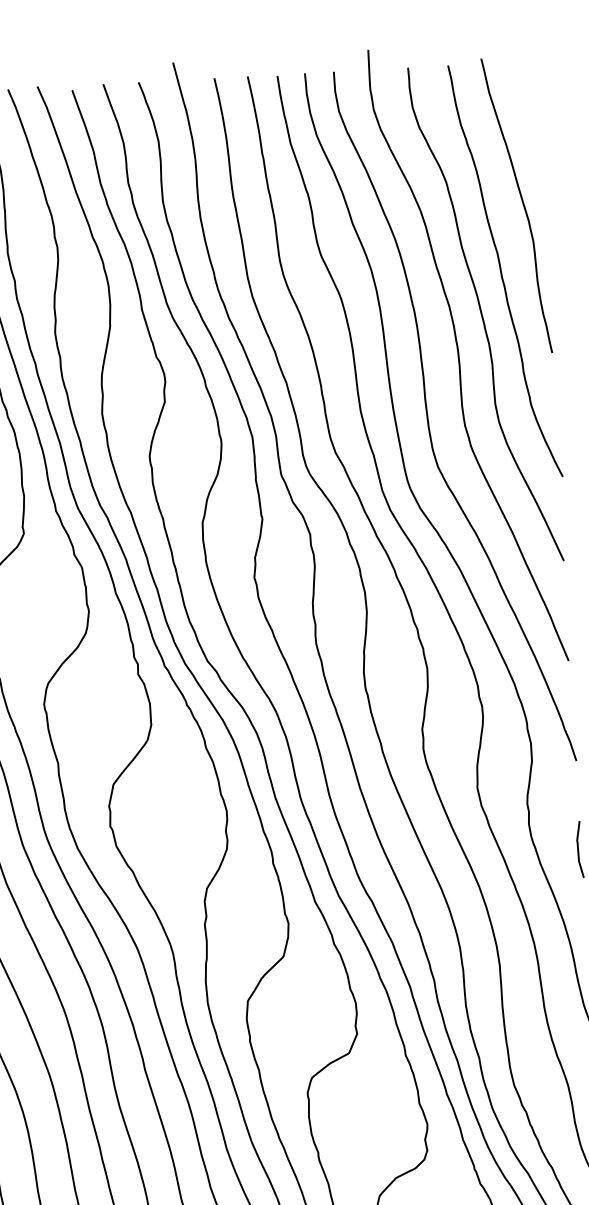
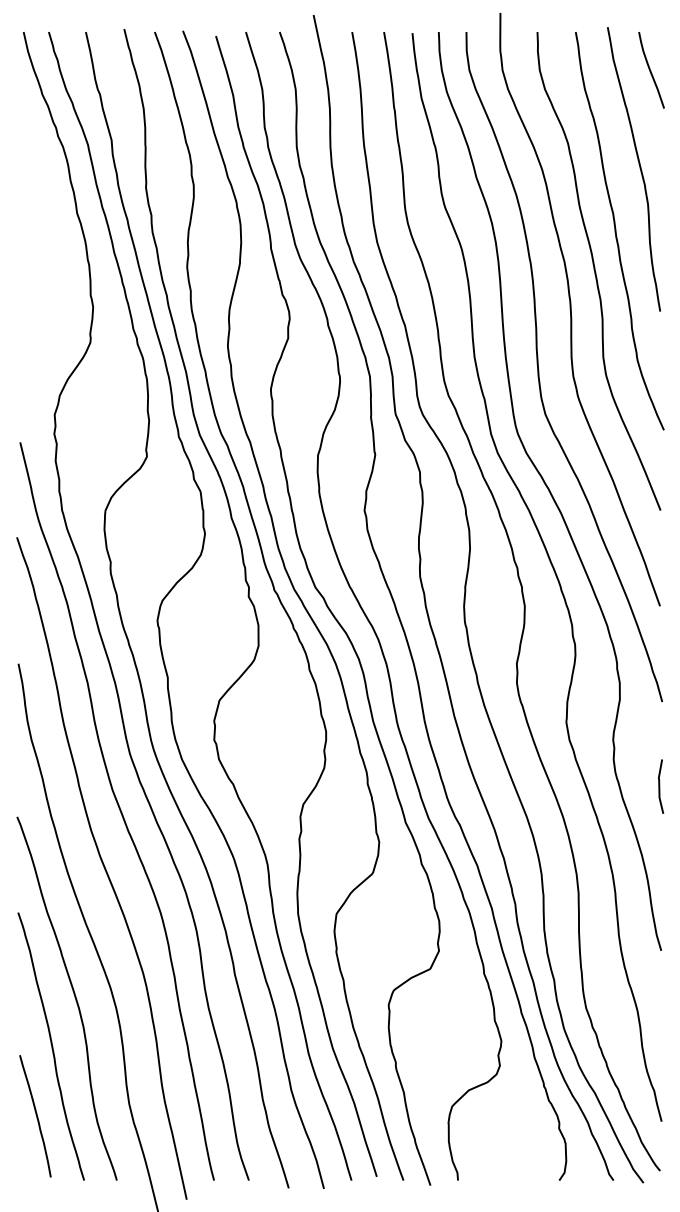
curve: (529, 101) -> (651, 70), added

